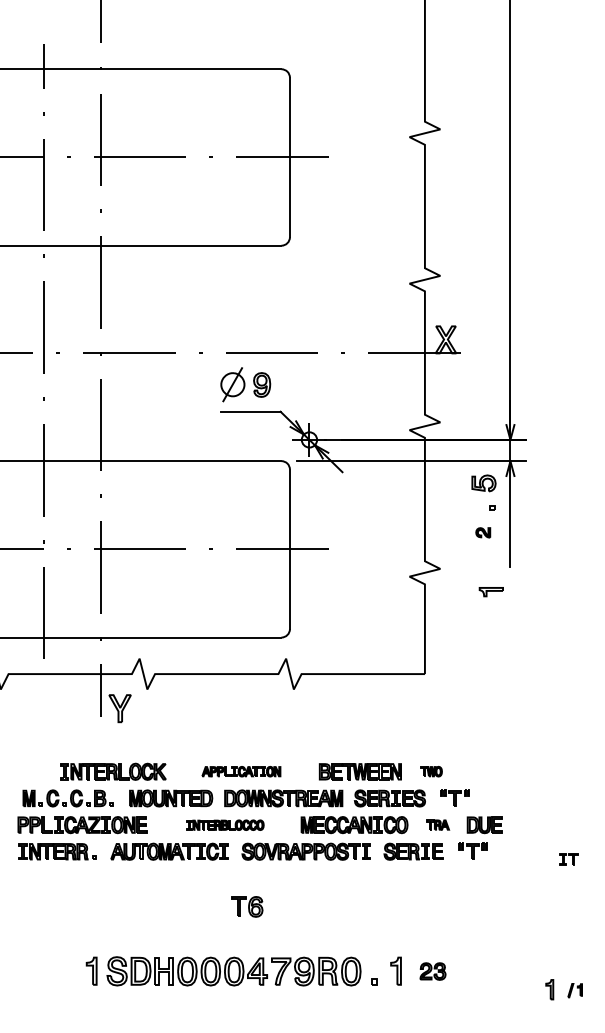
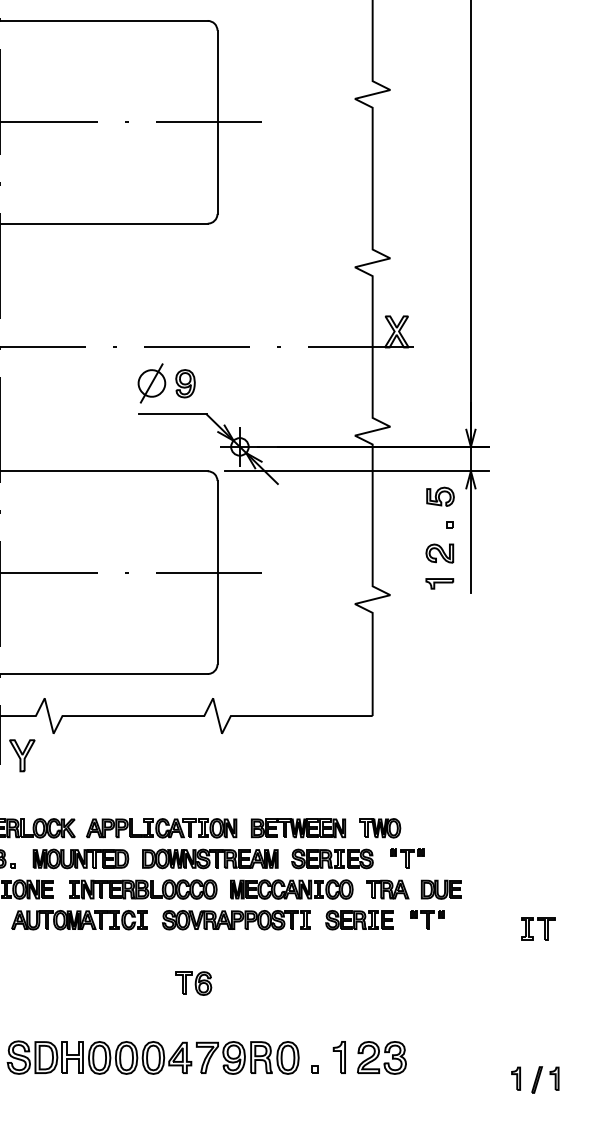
part: (482, 532) -> (438, 553), size x1.67
part: (490, 592) -> (438, 584), moved
part: (241, 771) -> (161, 827), size x1.67
part: (431, 771) -> (380, 827), size x1.67
part: (438, 824) -> (388, 888), size x1.67
part: (225, 825) -> (143, 890), size x1.67
part: (568, 859) -> (537, 929), size x1.67
part: (247, 906) -> (194, 983), moved
part: (432, 971) -> (381, 1057), size x1.67
part: (574, 990) -> (544, 1079), size x1.67

